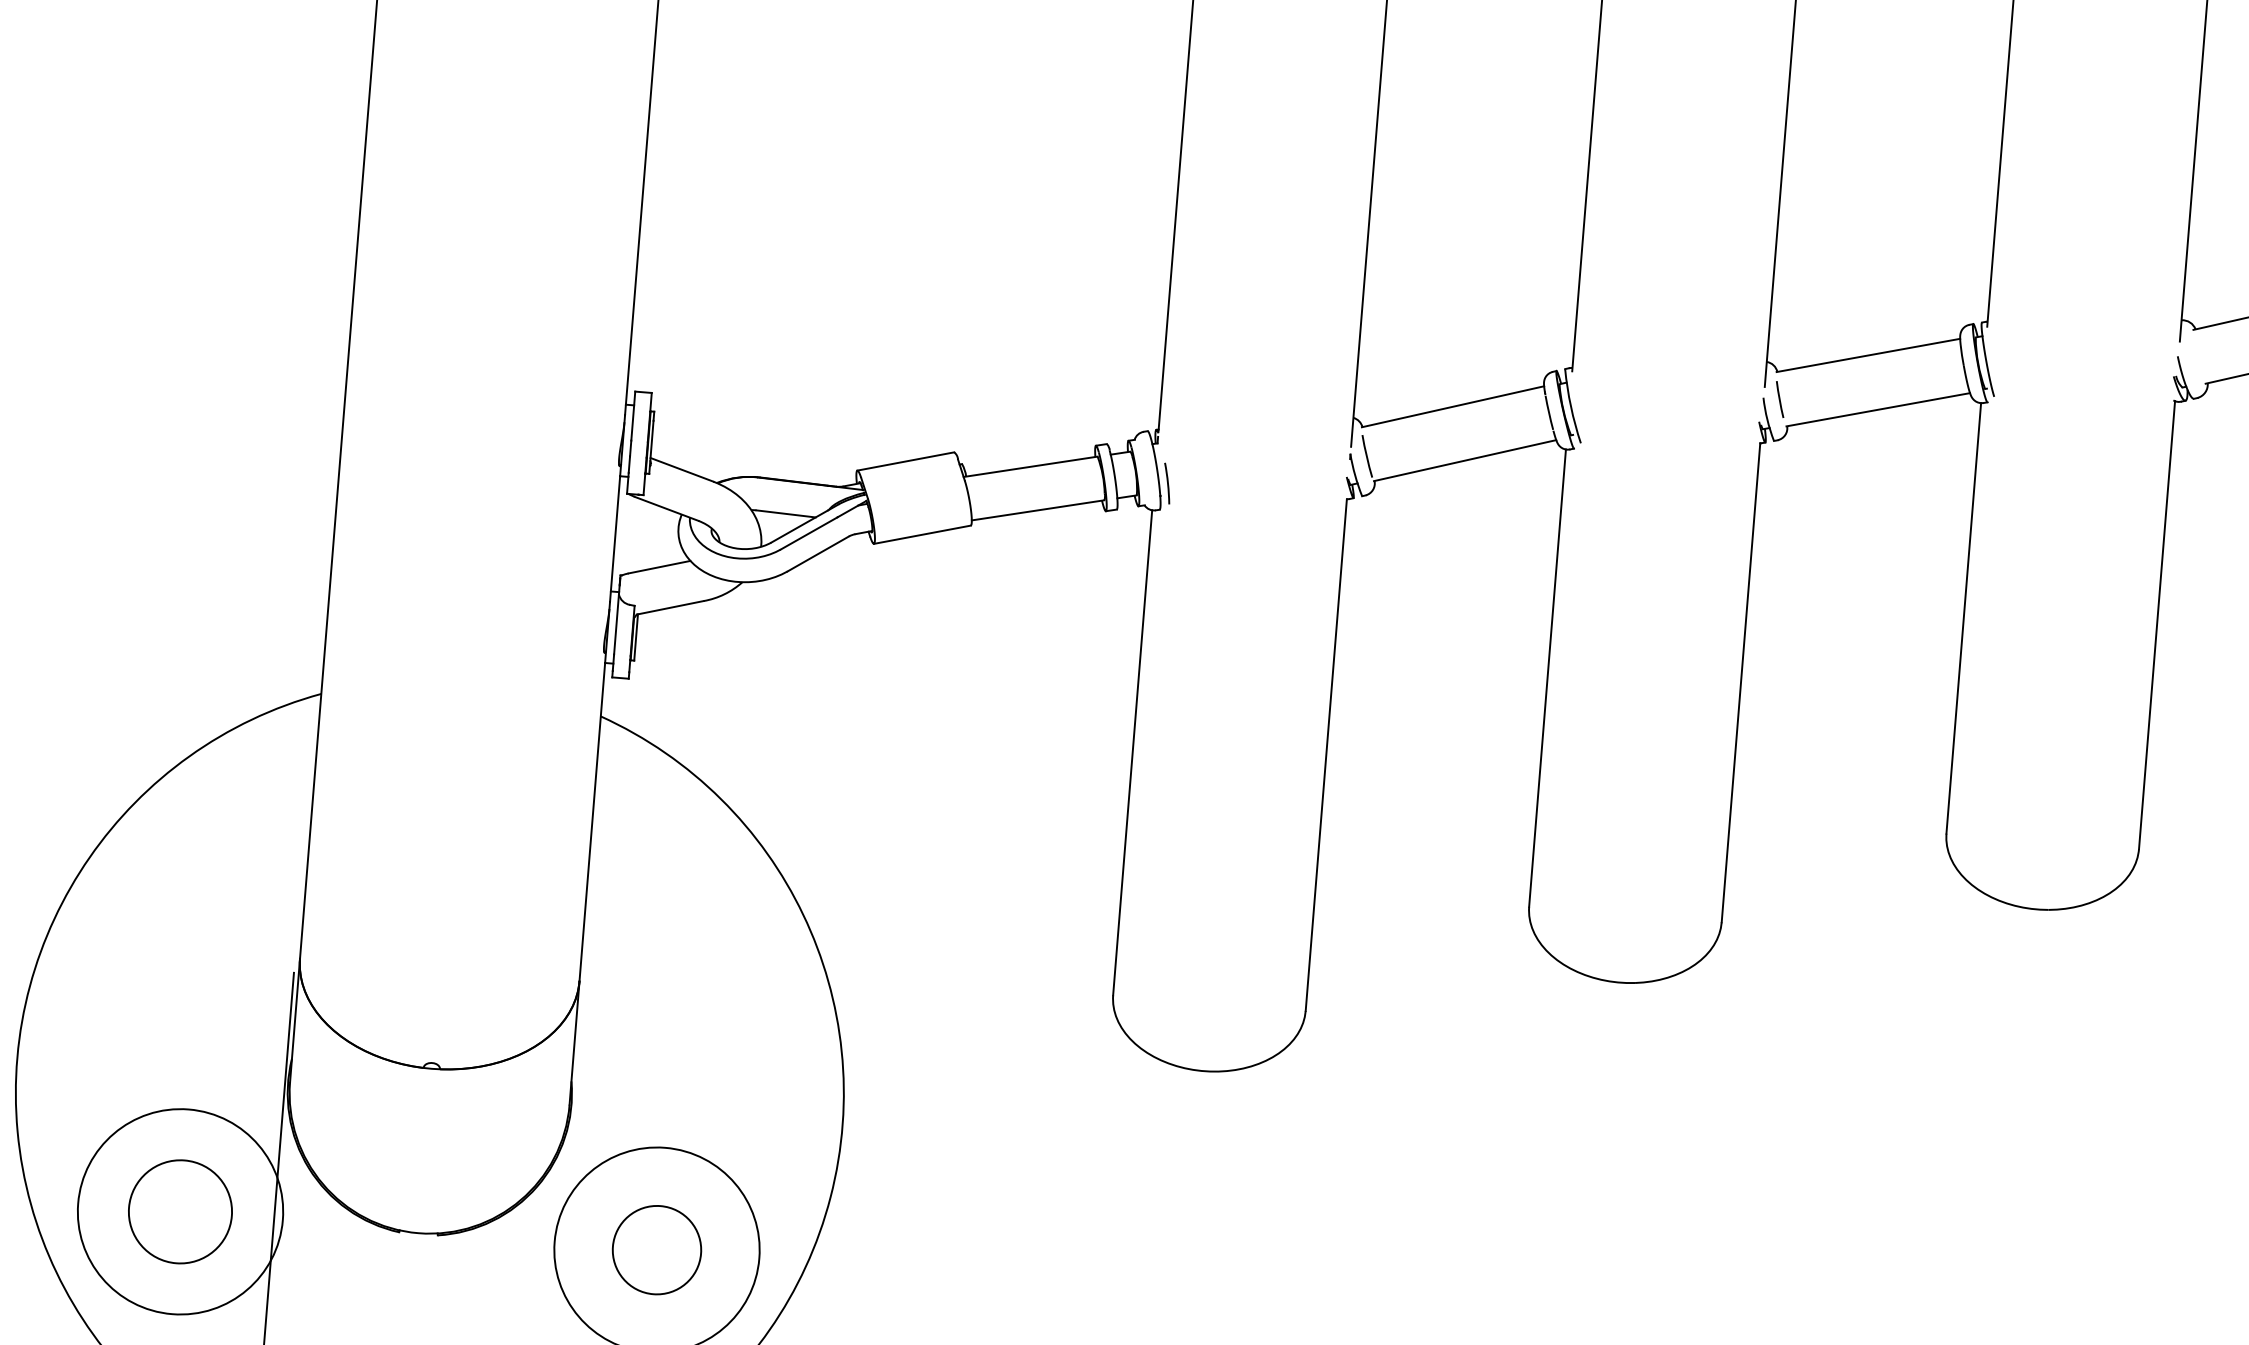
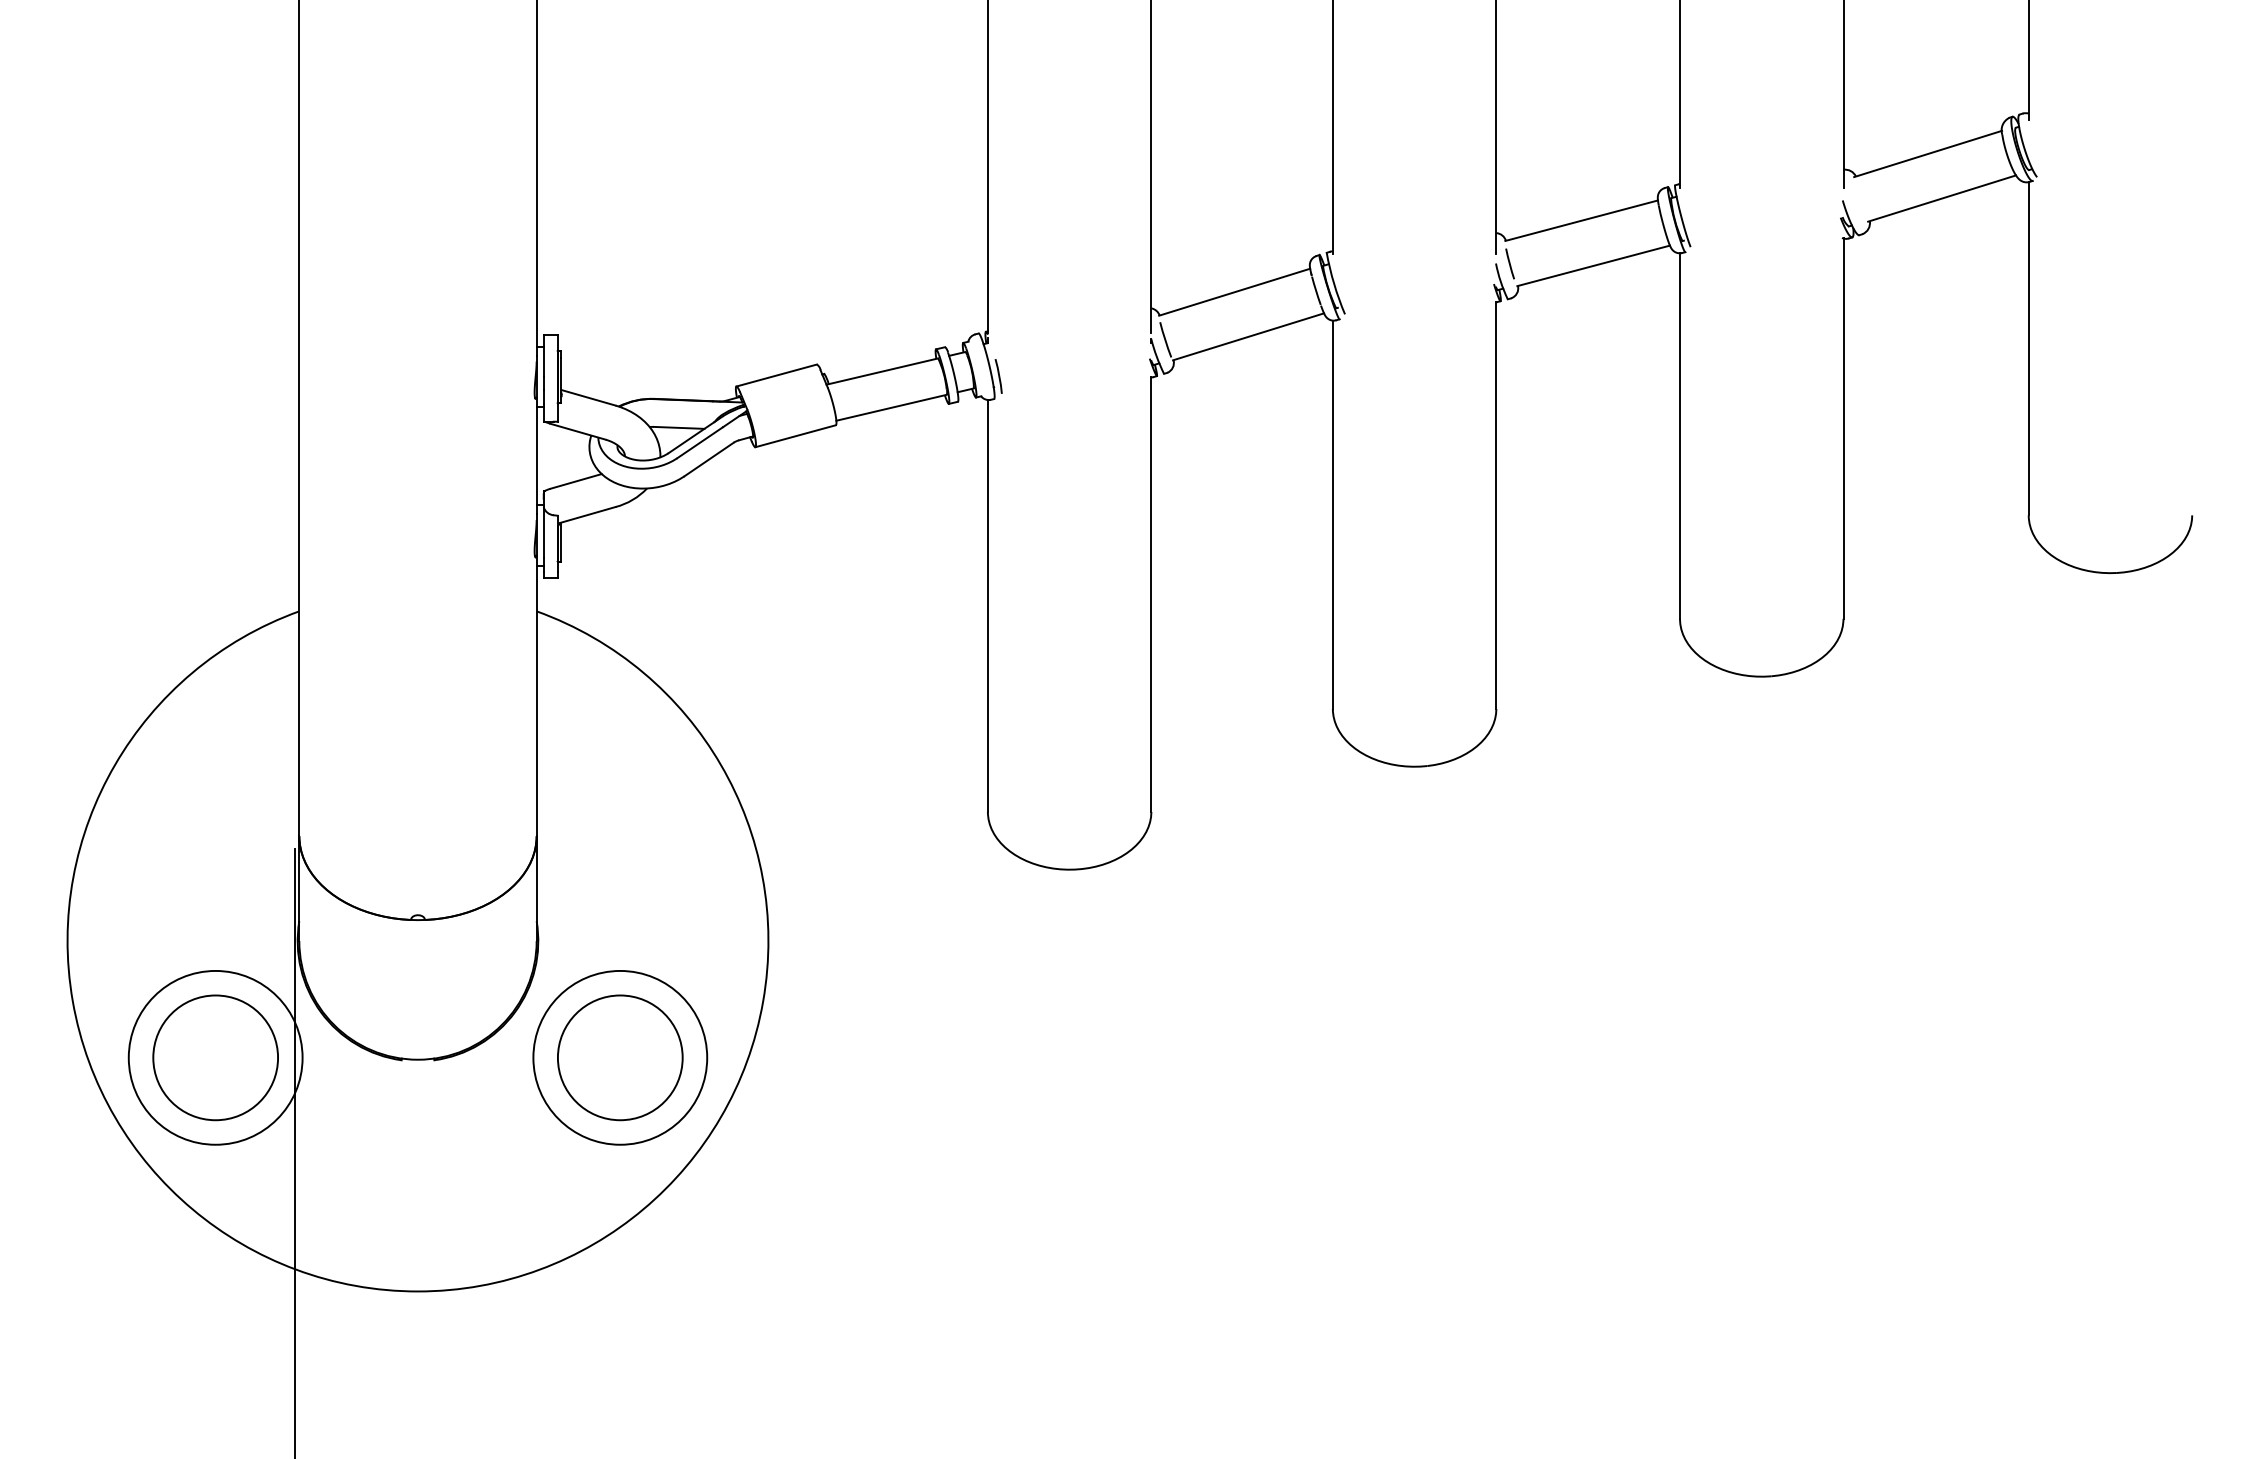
circle: (180, 1211) -> (215, 1057), size x1.43
circle: (656, 1249) -> (619, 1057), size x1.67

